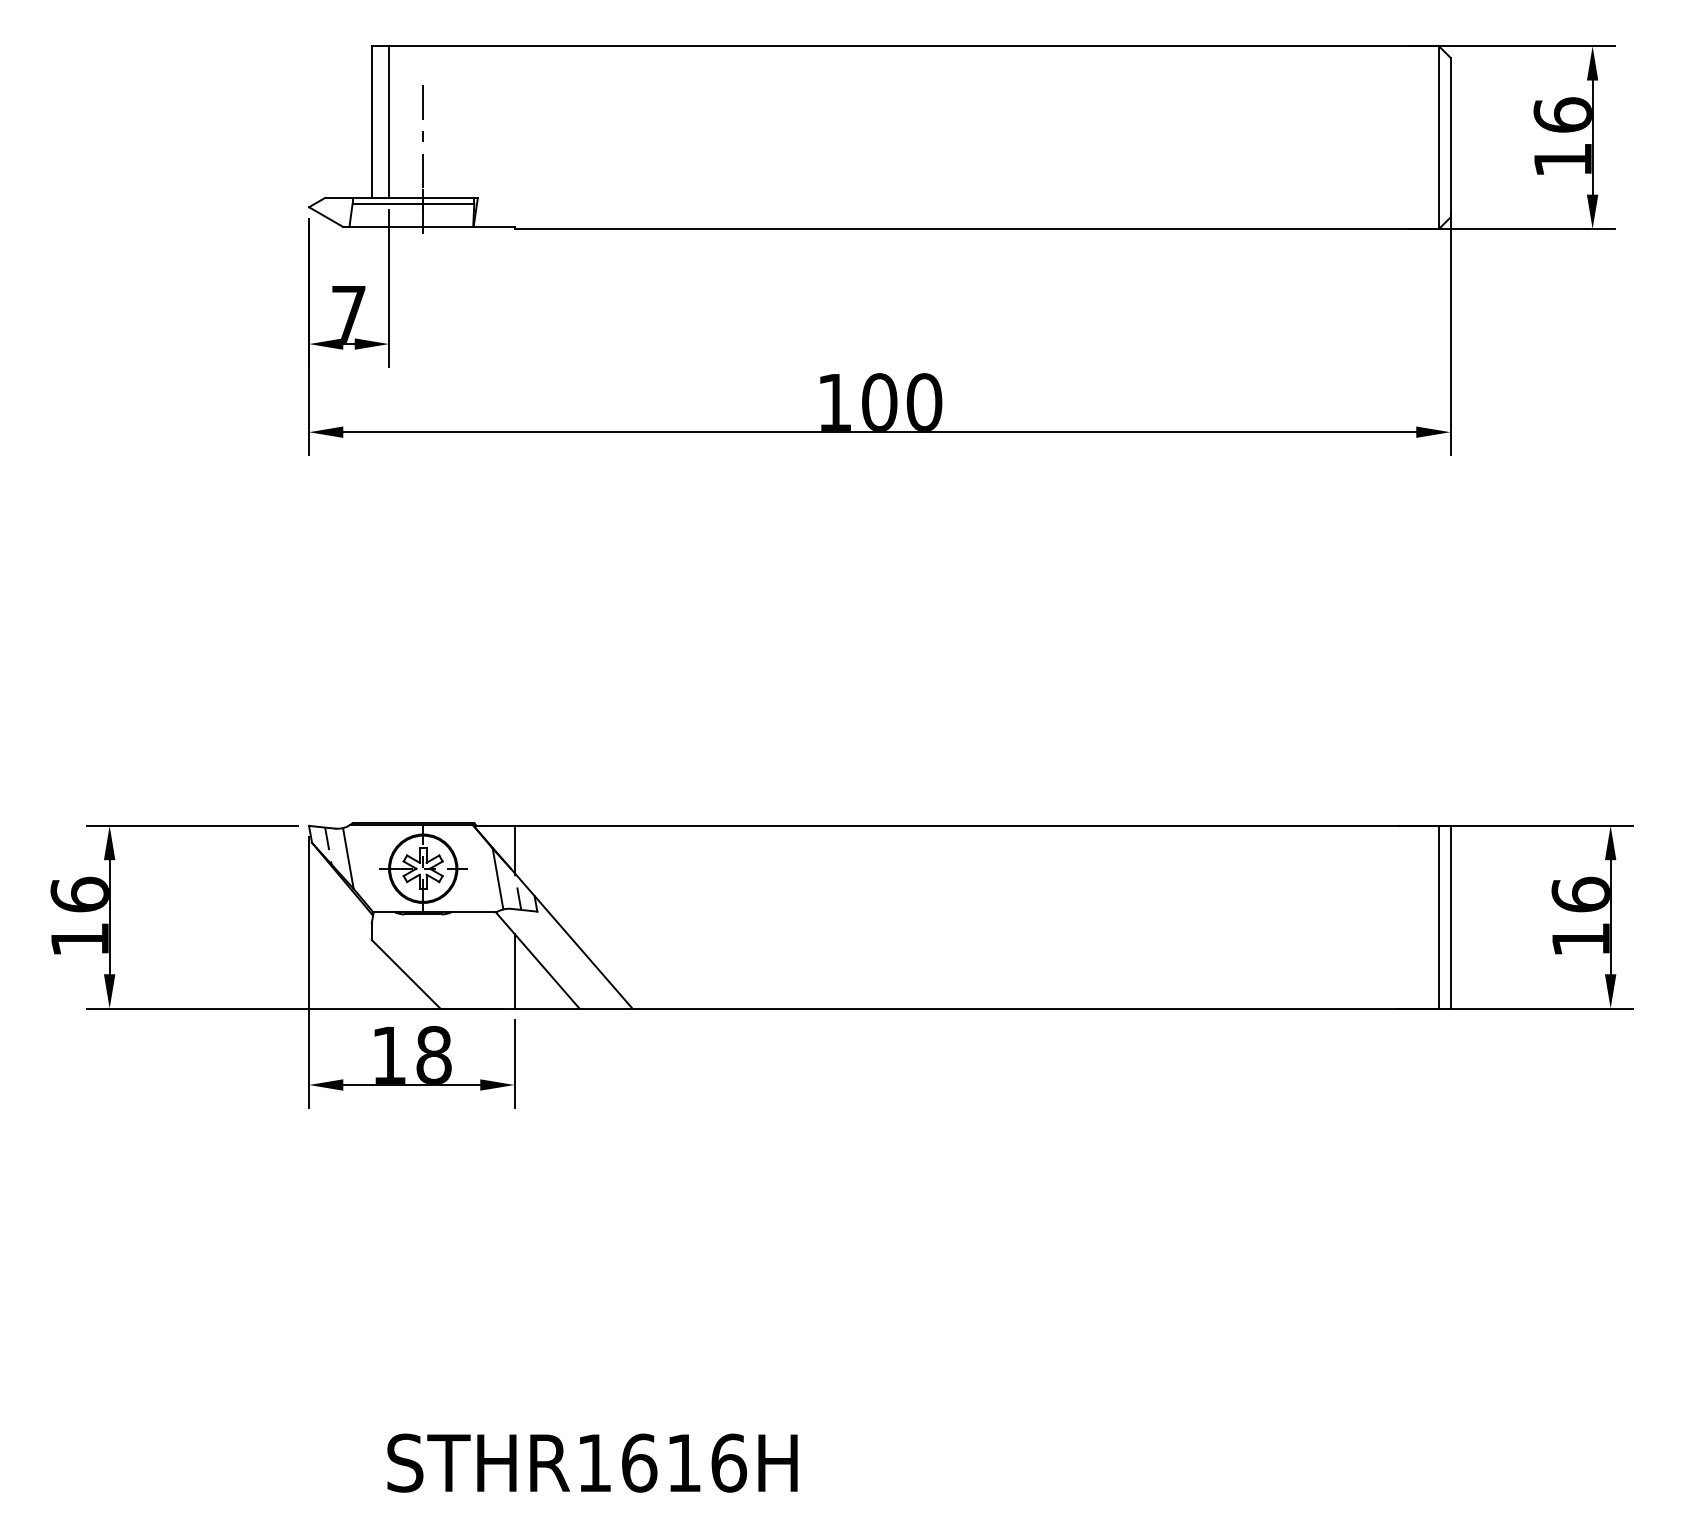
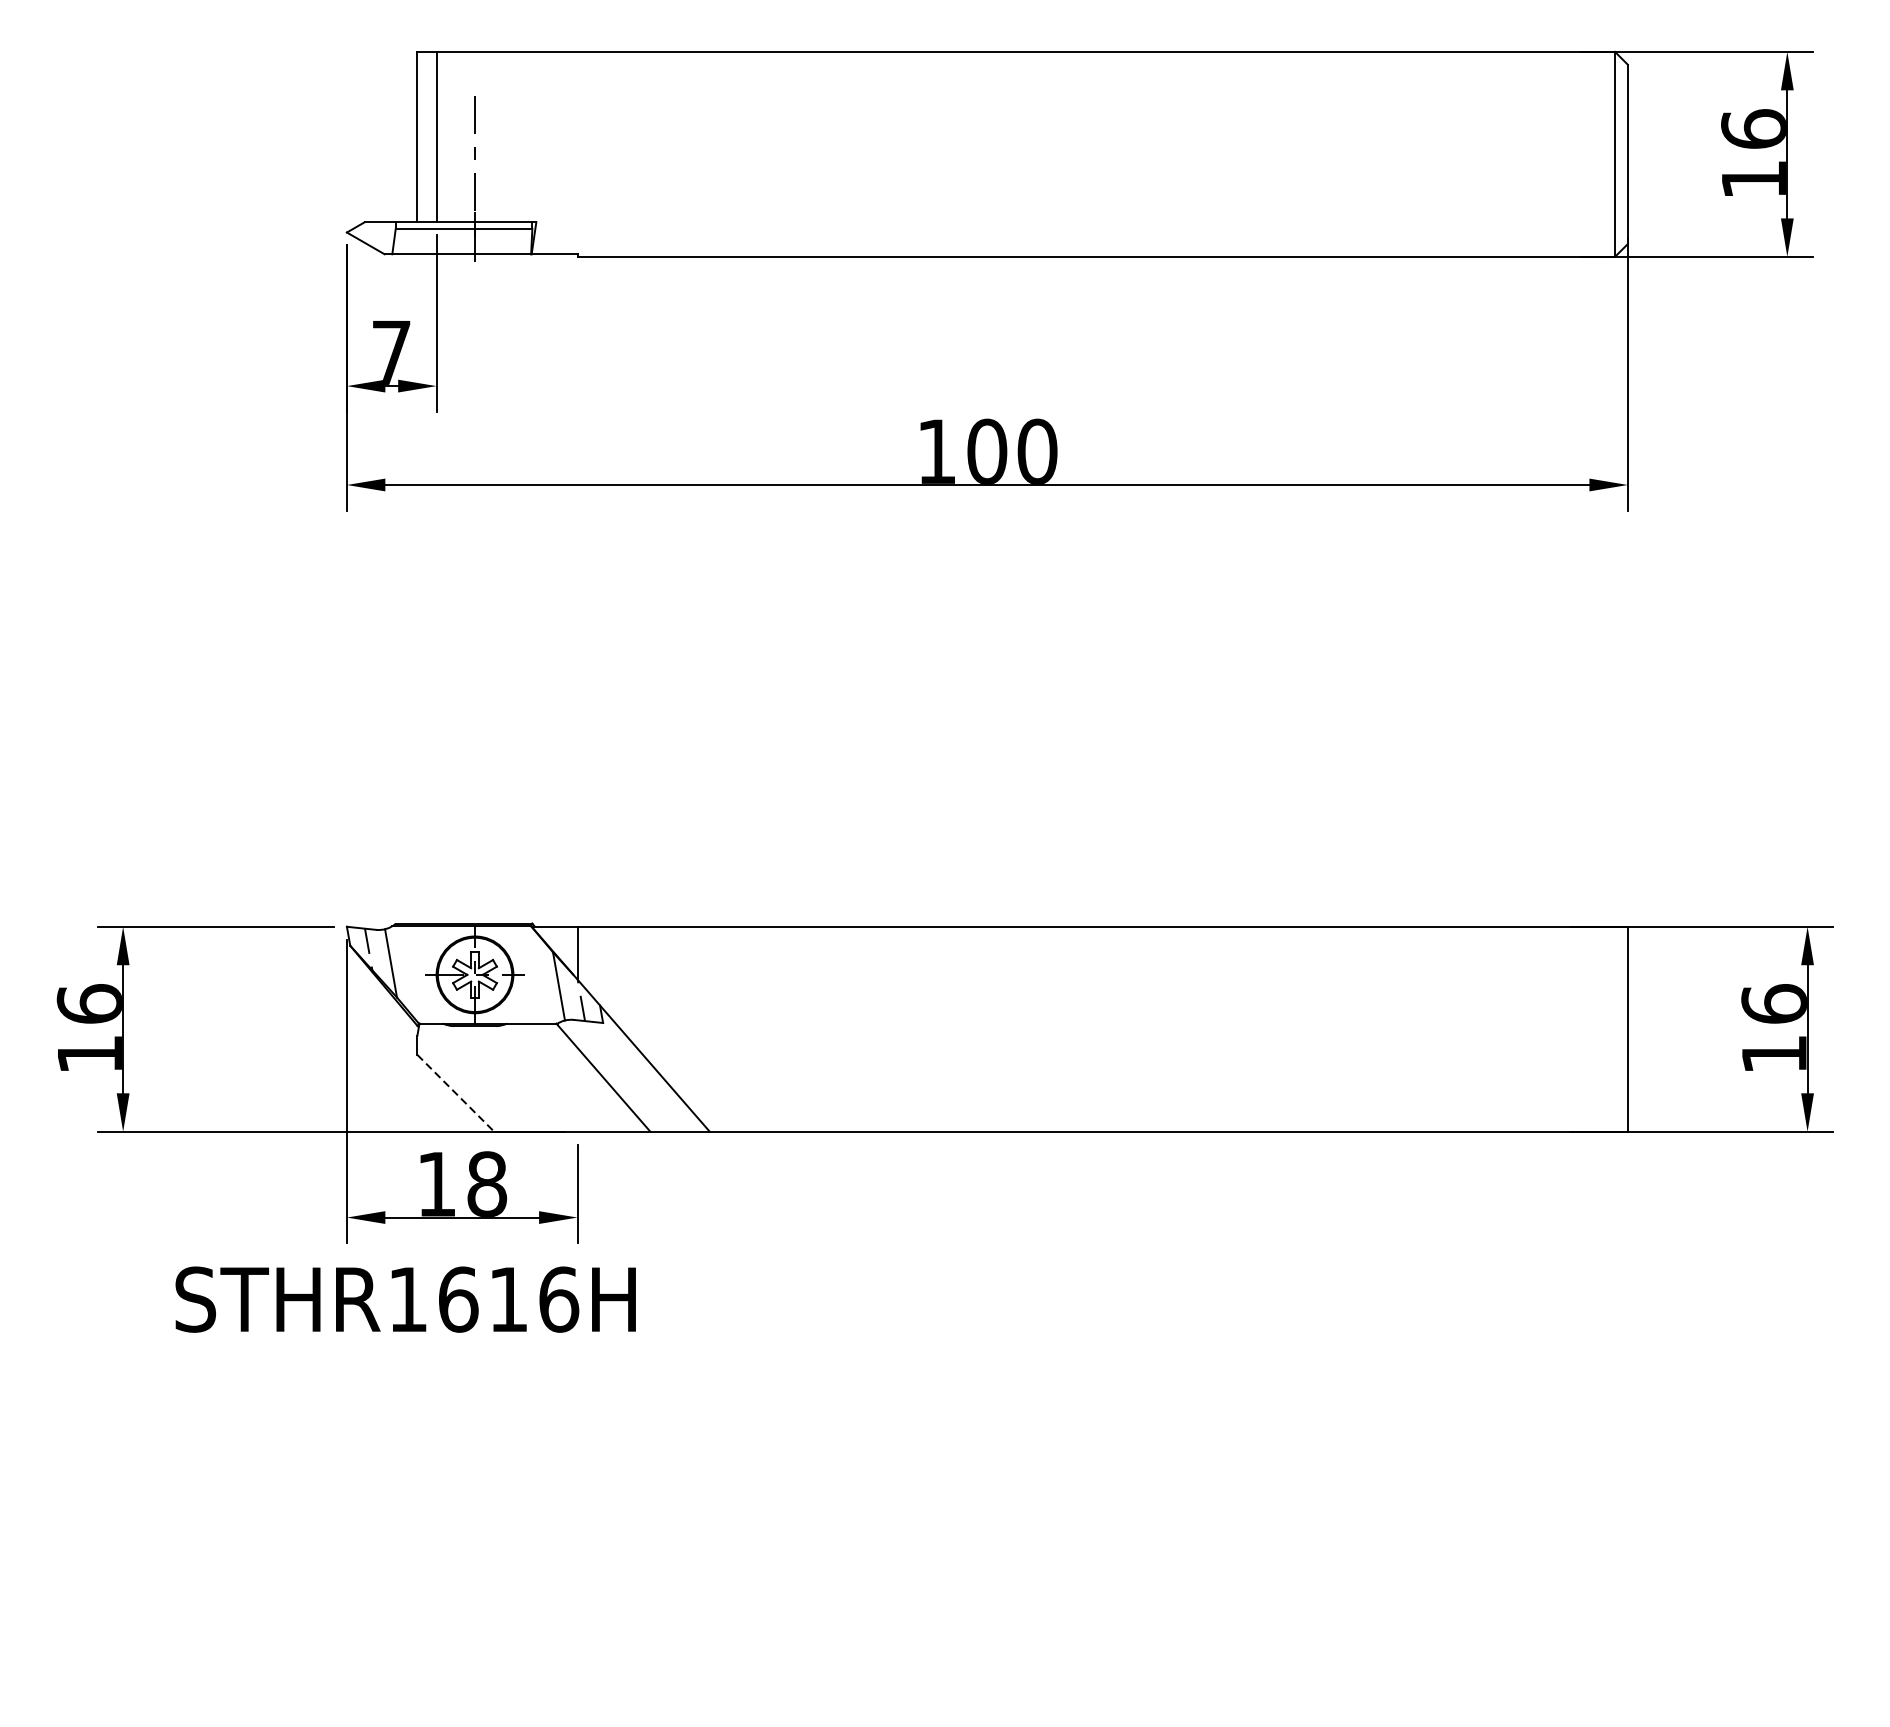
line: (1439, 916) -> (1615, 1028), removed
line: (514, 970) -> (577, 1089), removed
line: (406, 974) -> (456, 1093), solid -> dashed
text: (592, 1462) -> (405, 1298), moved

